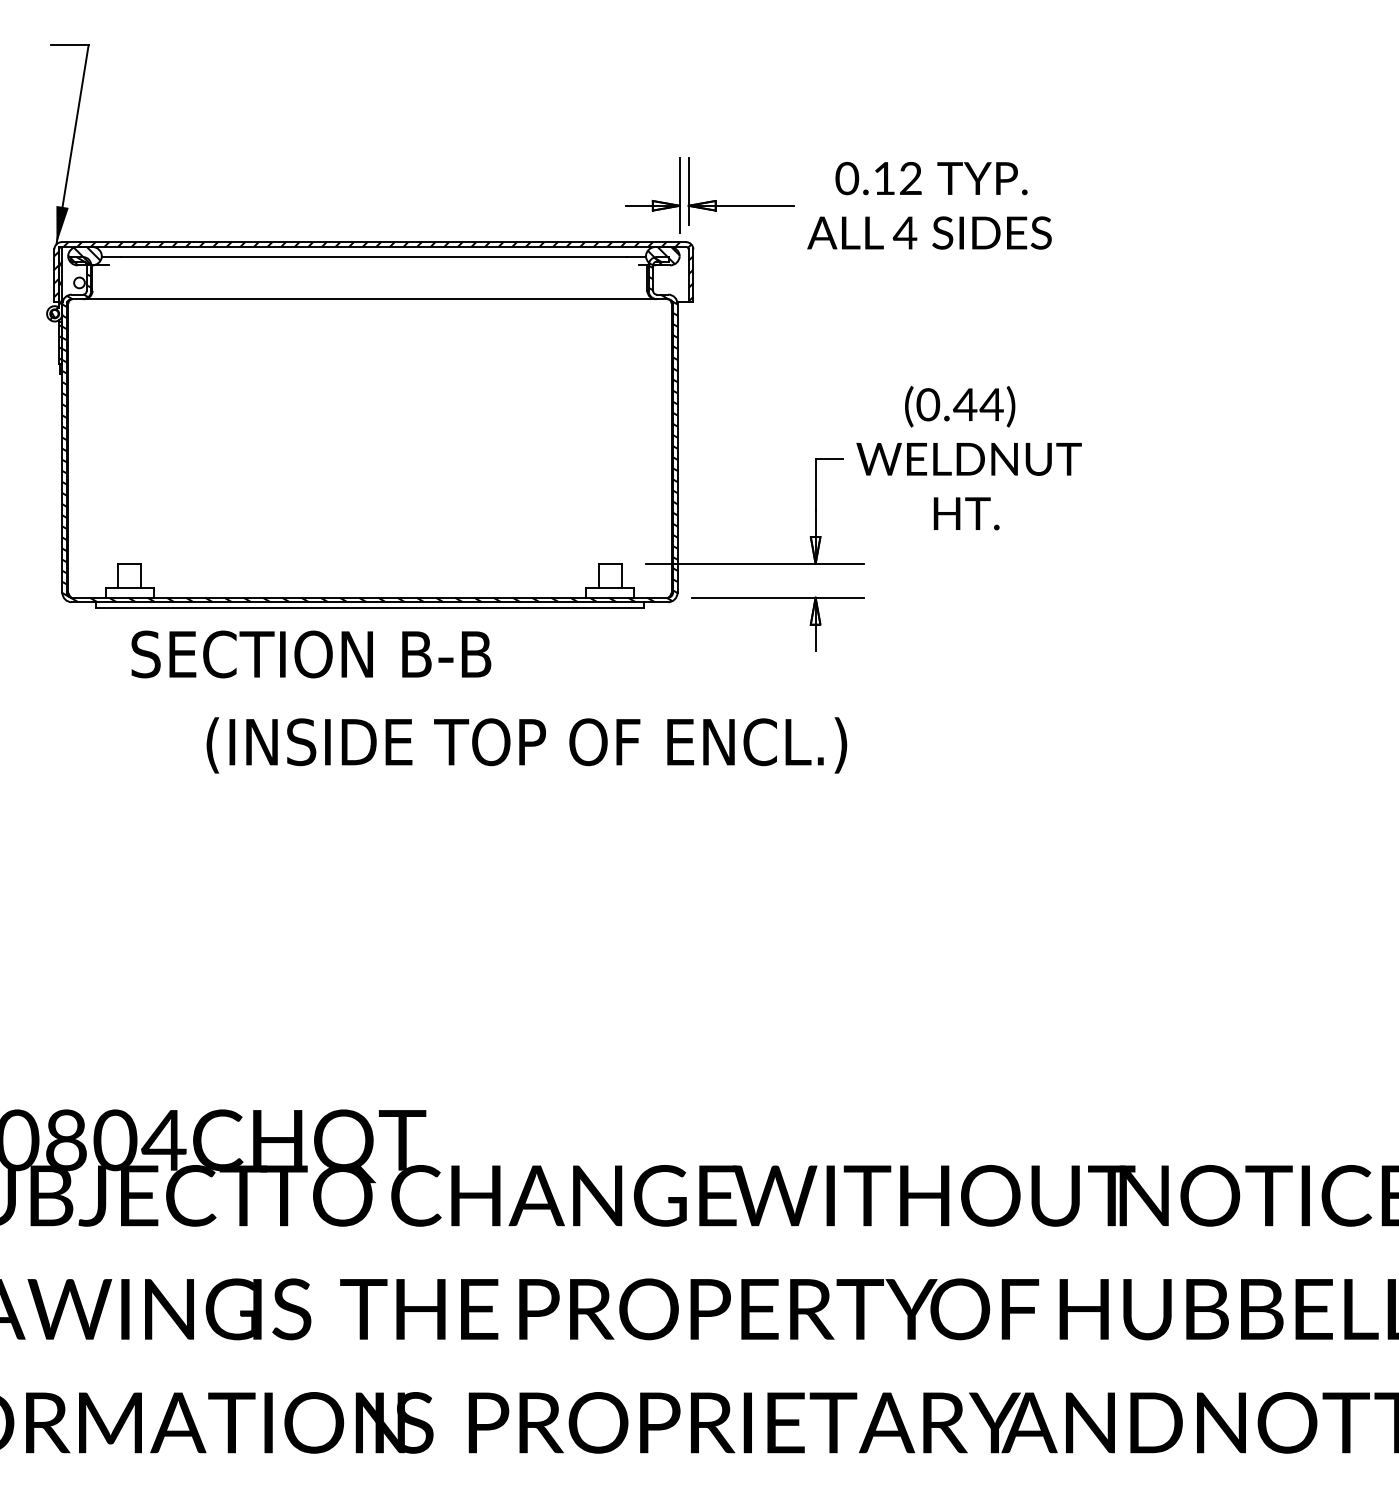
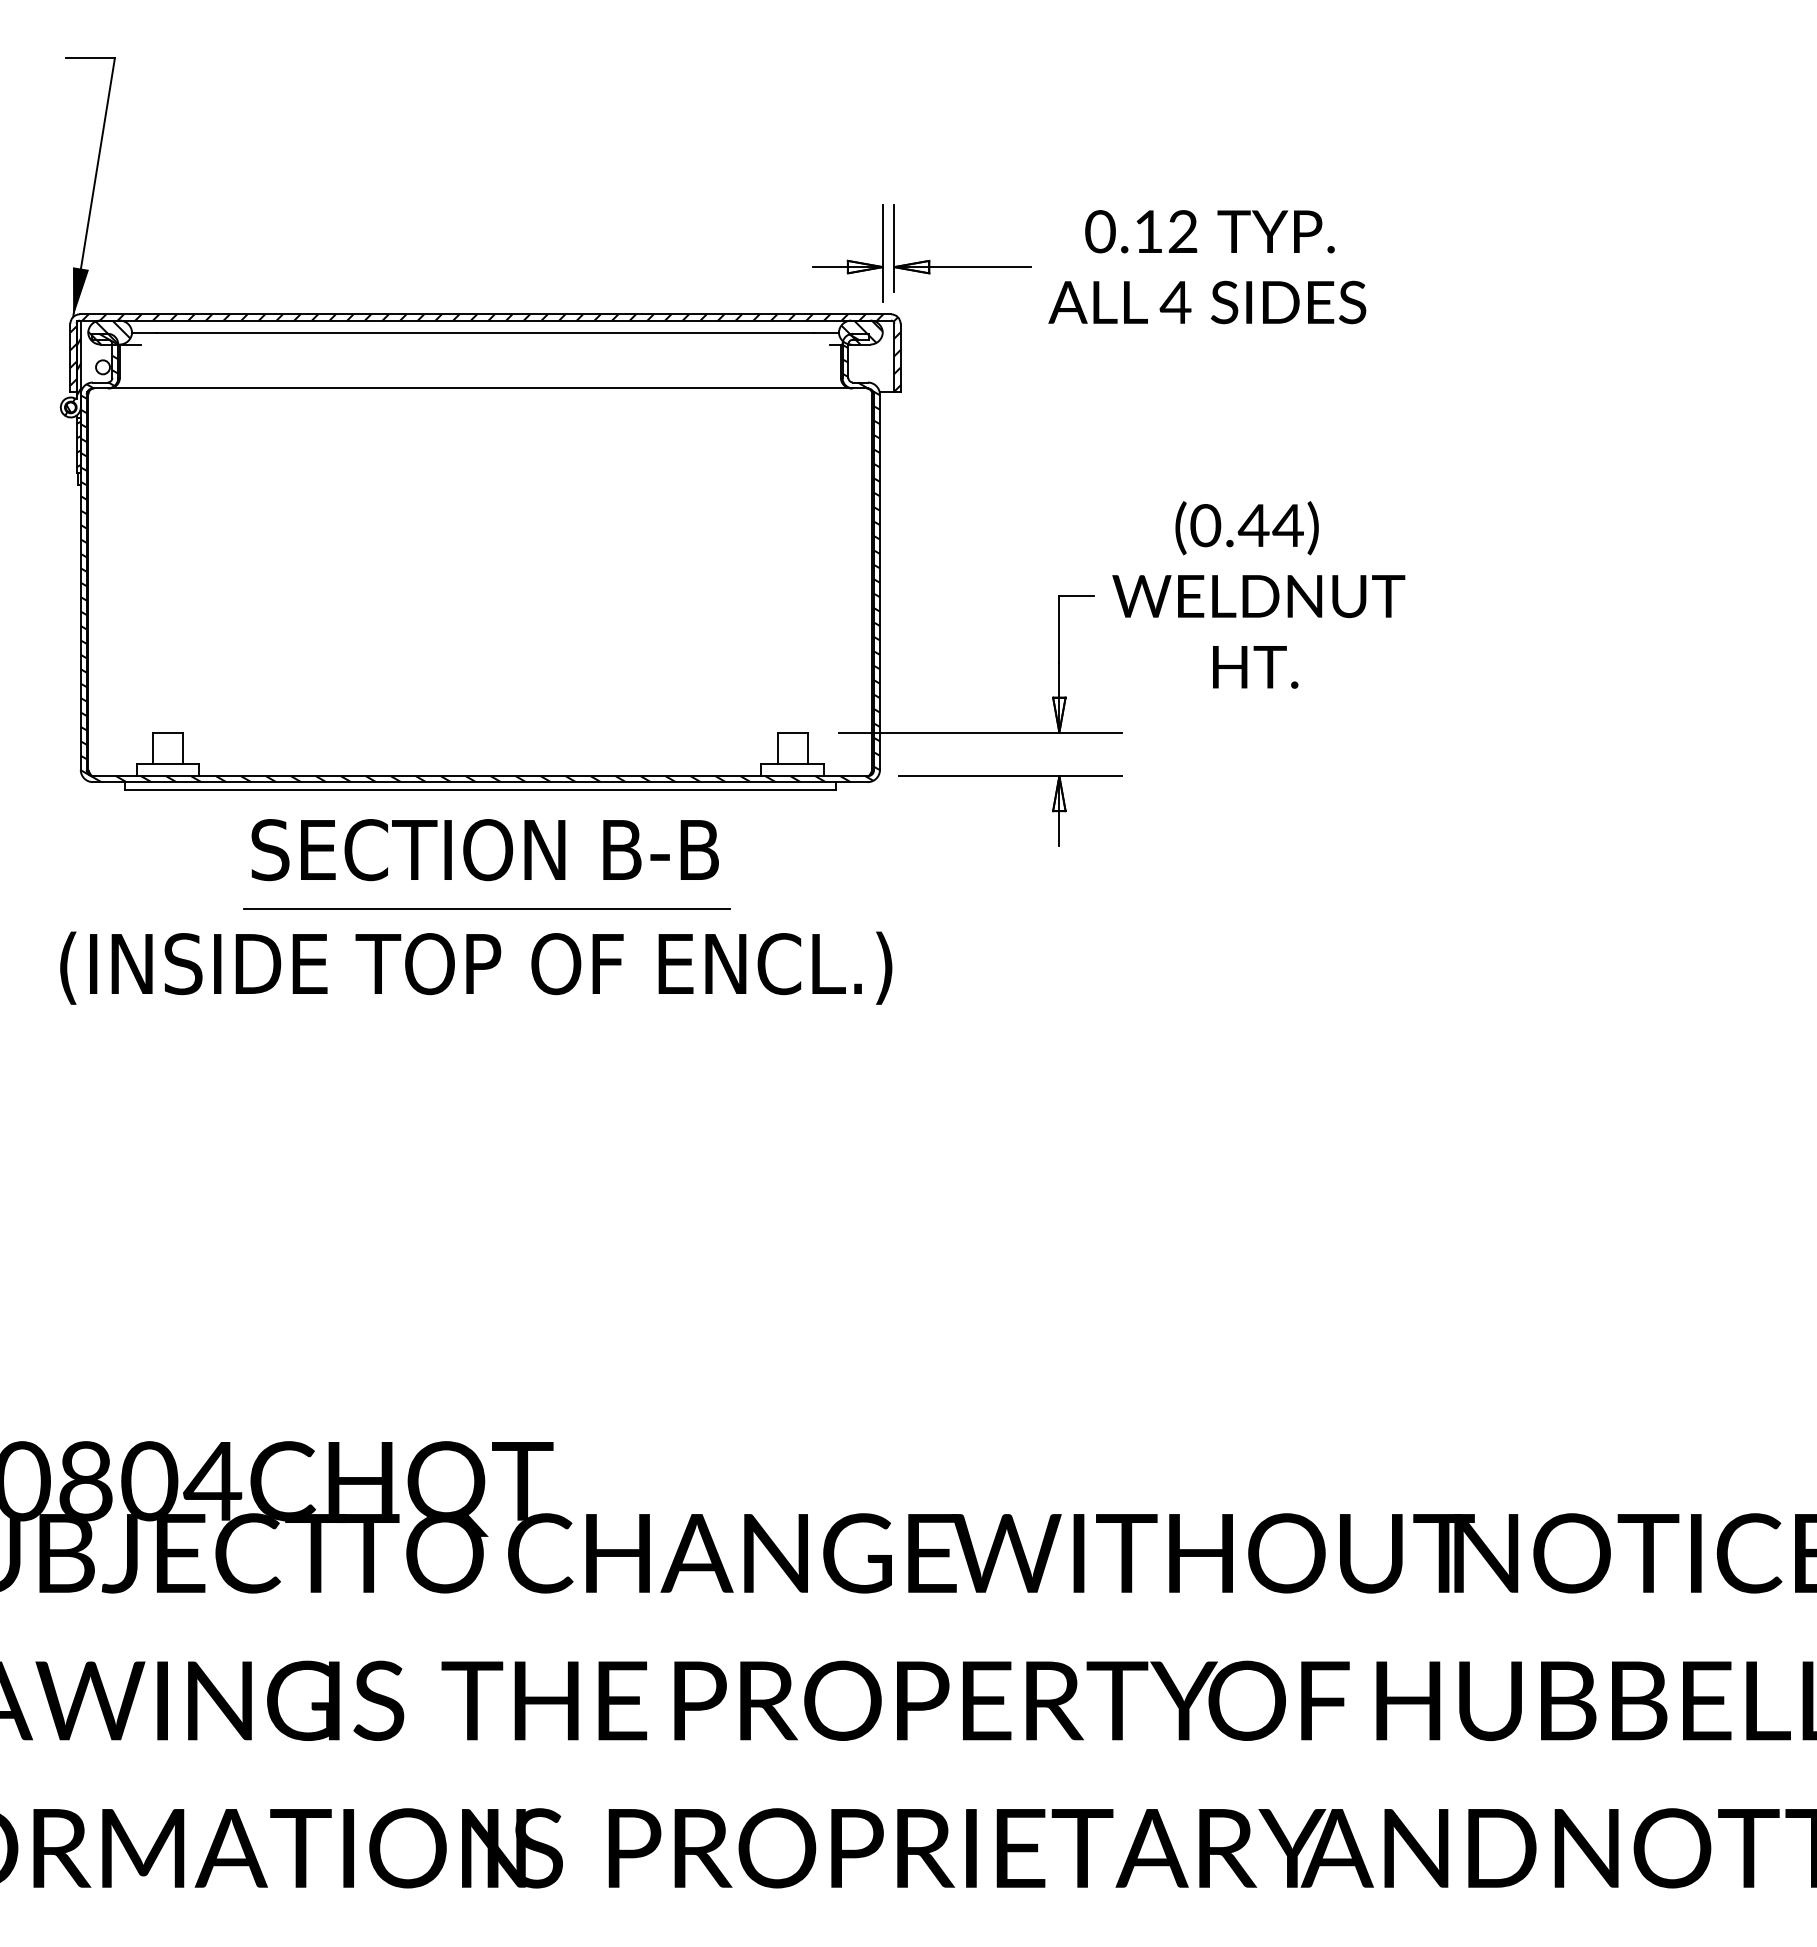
text: (310, 654) -> (484, 850), moved
line: (374, 700) -> (486, 909), added
text: (527, 744) -> (476, 967), moved

